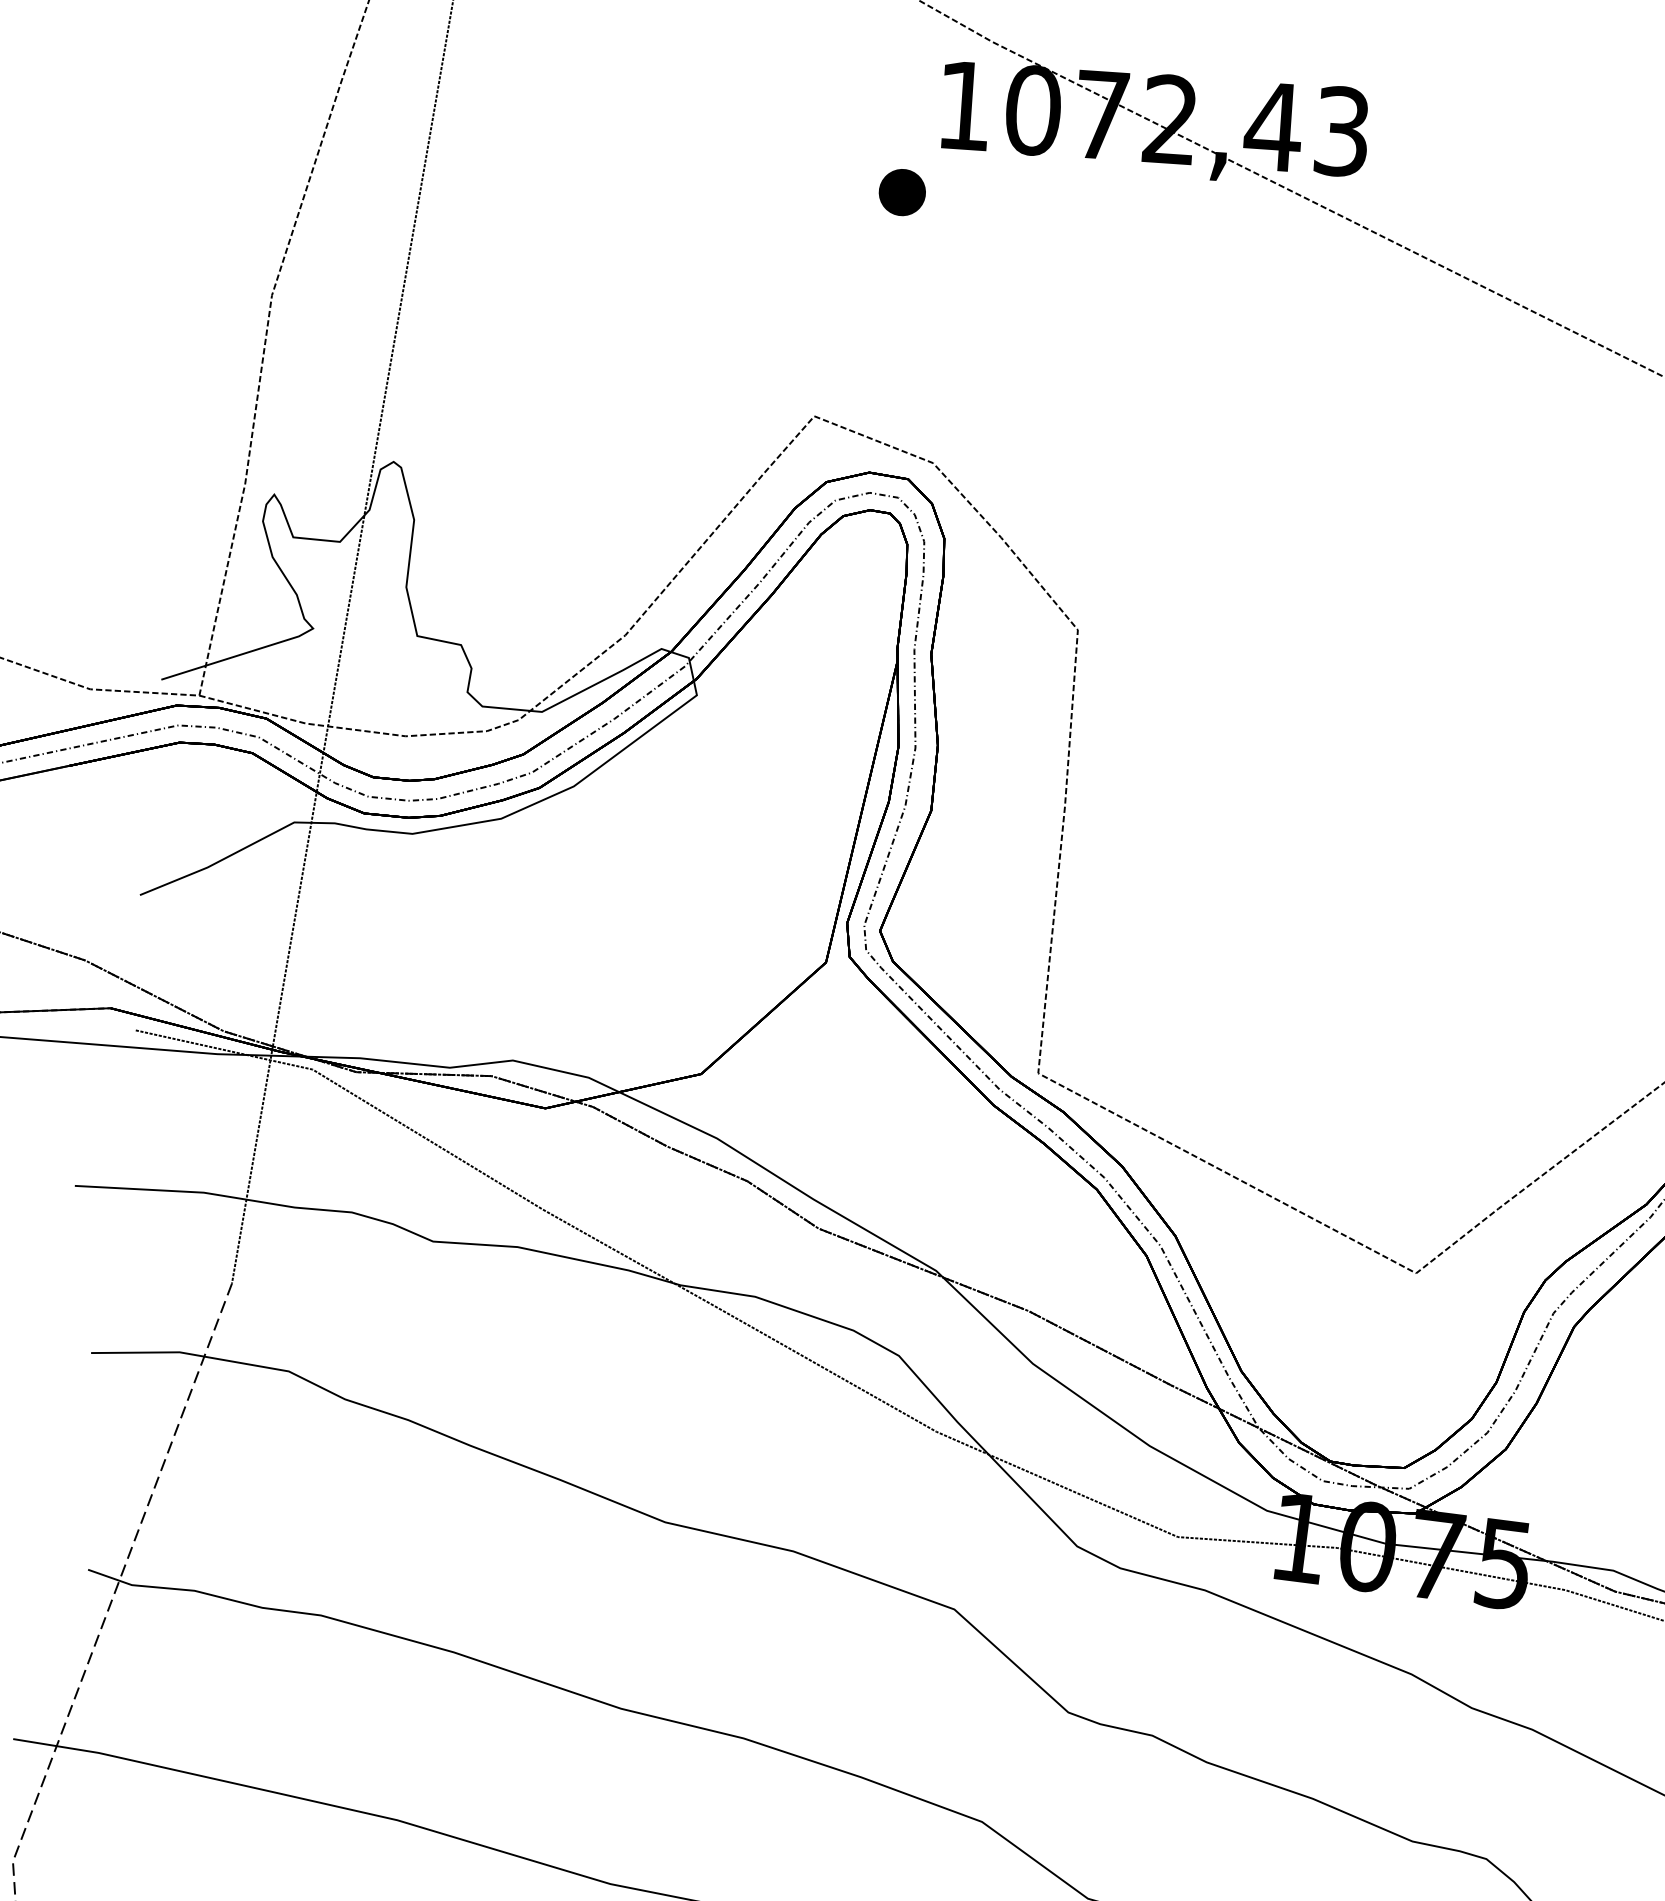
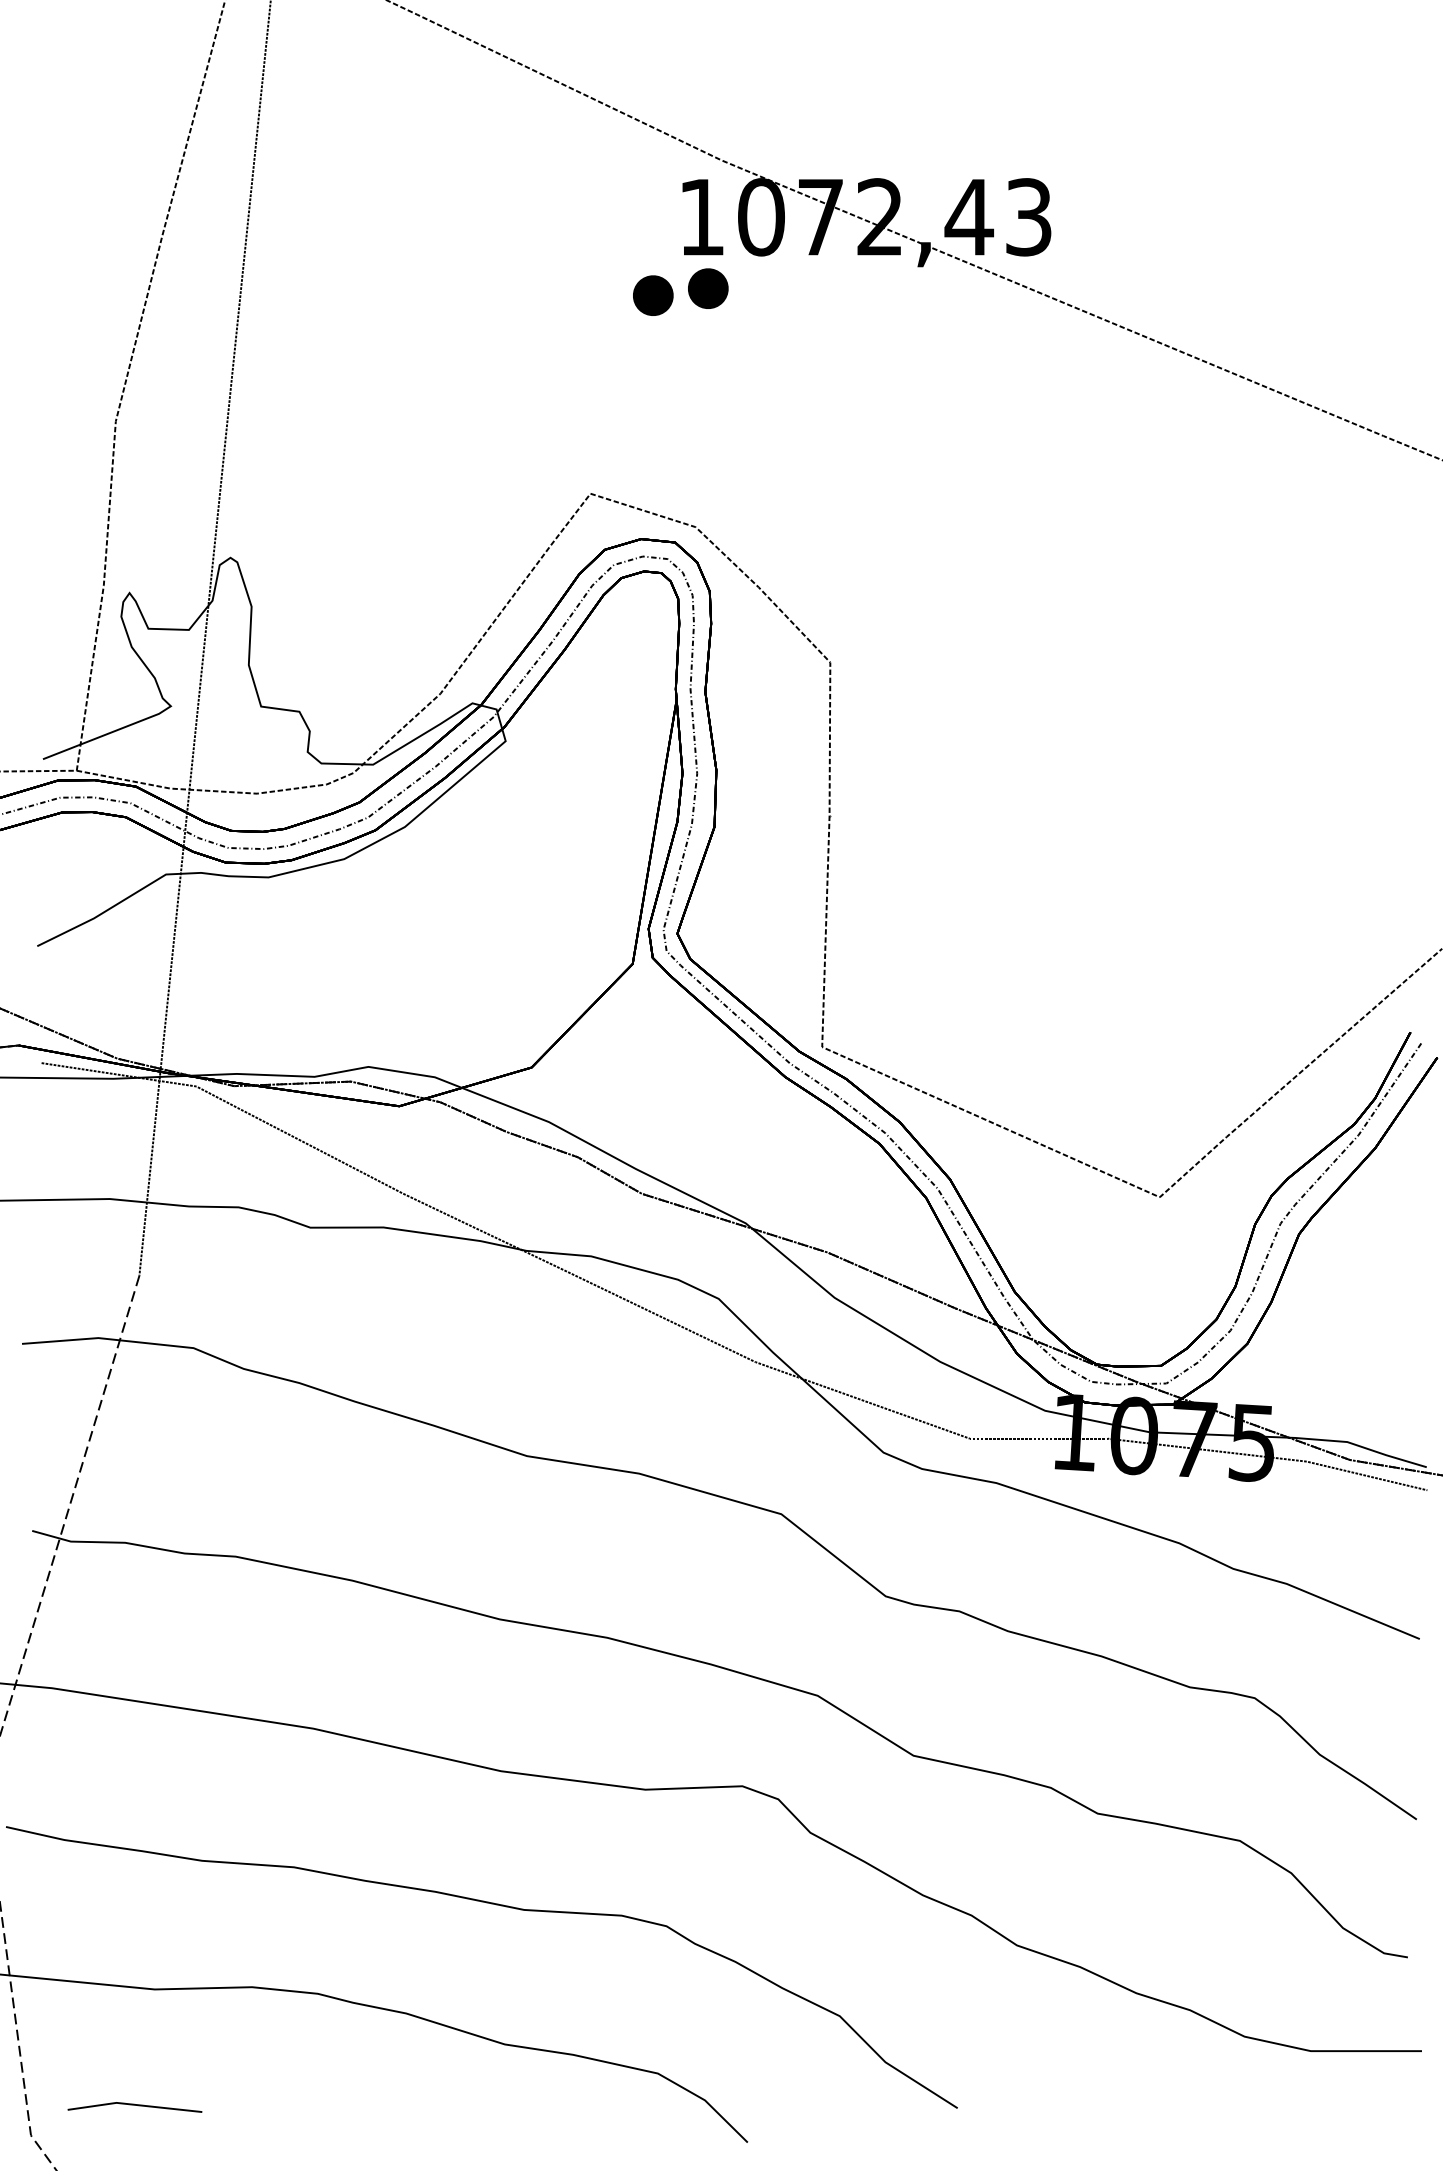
part: (966, 188) -> (708, 288), added

